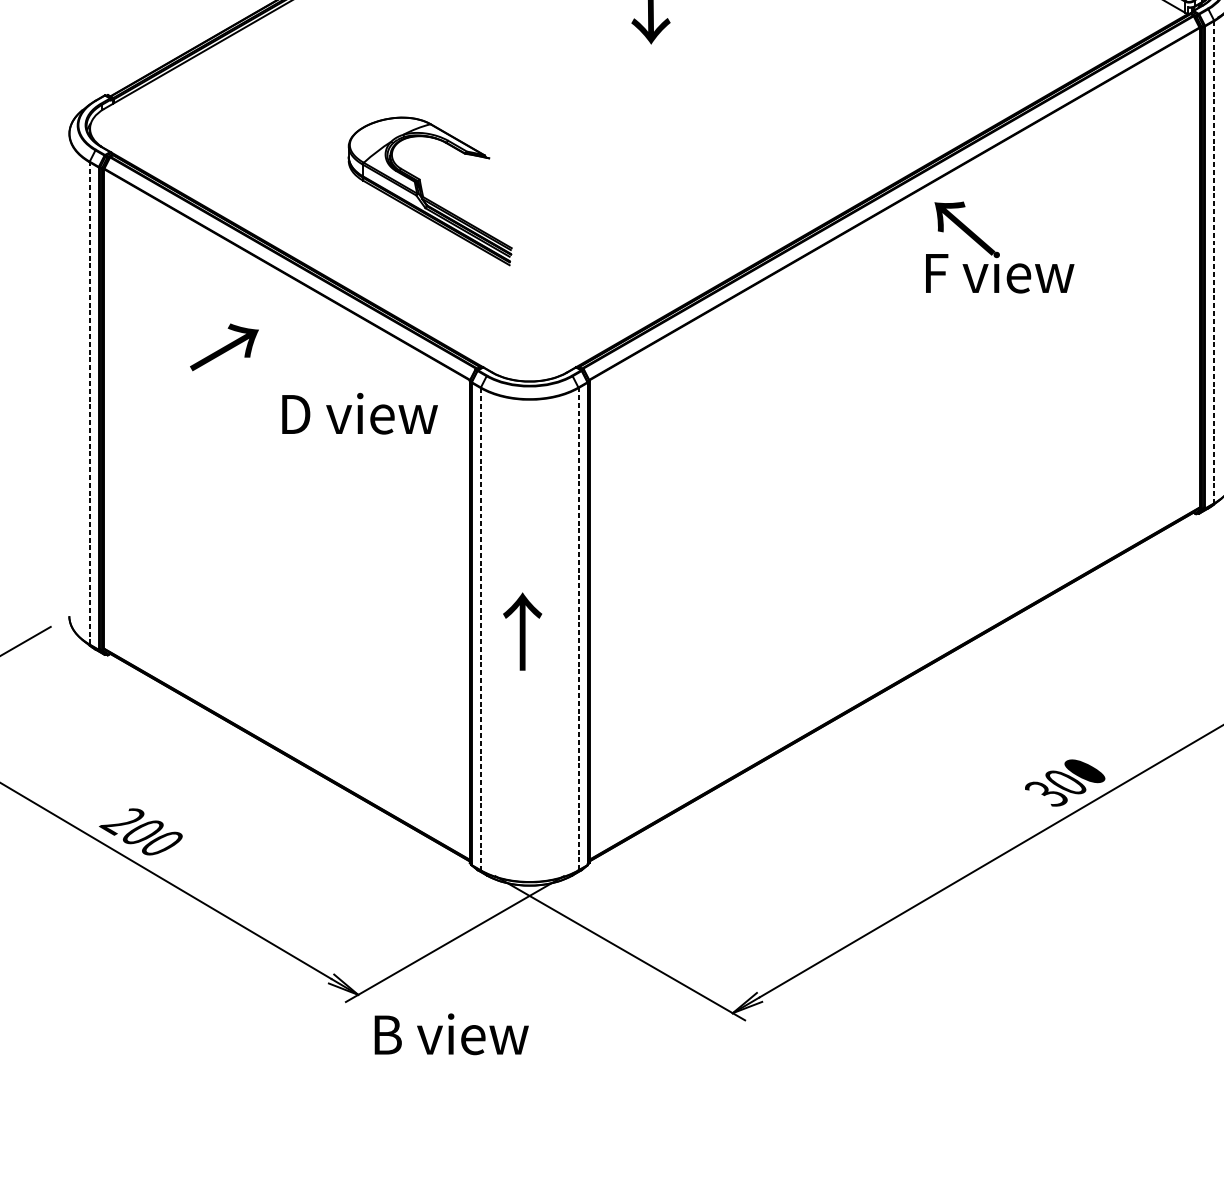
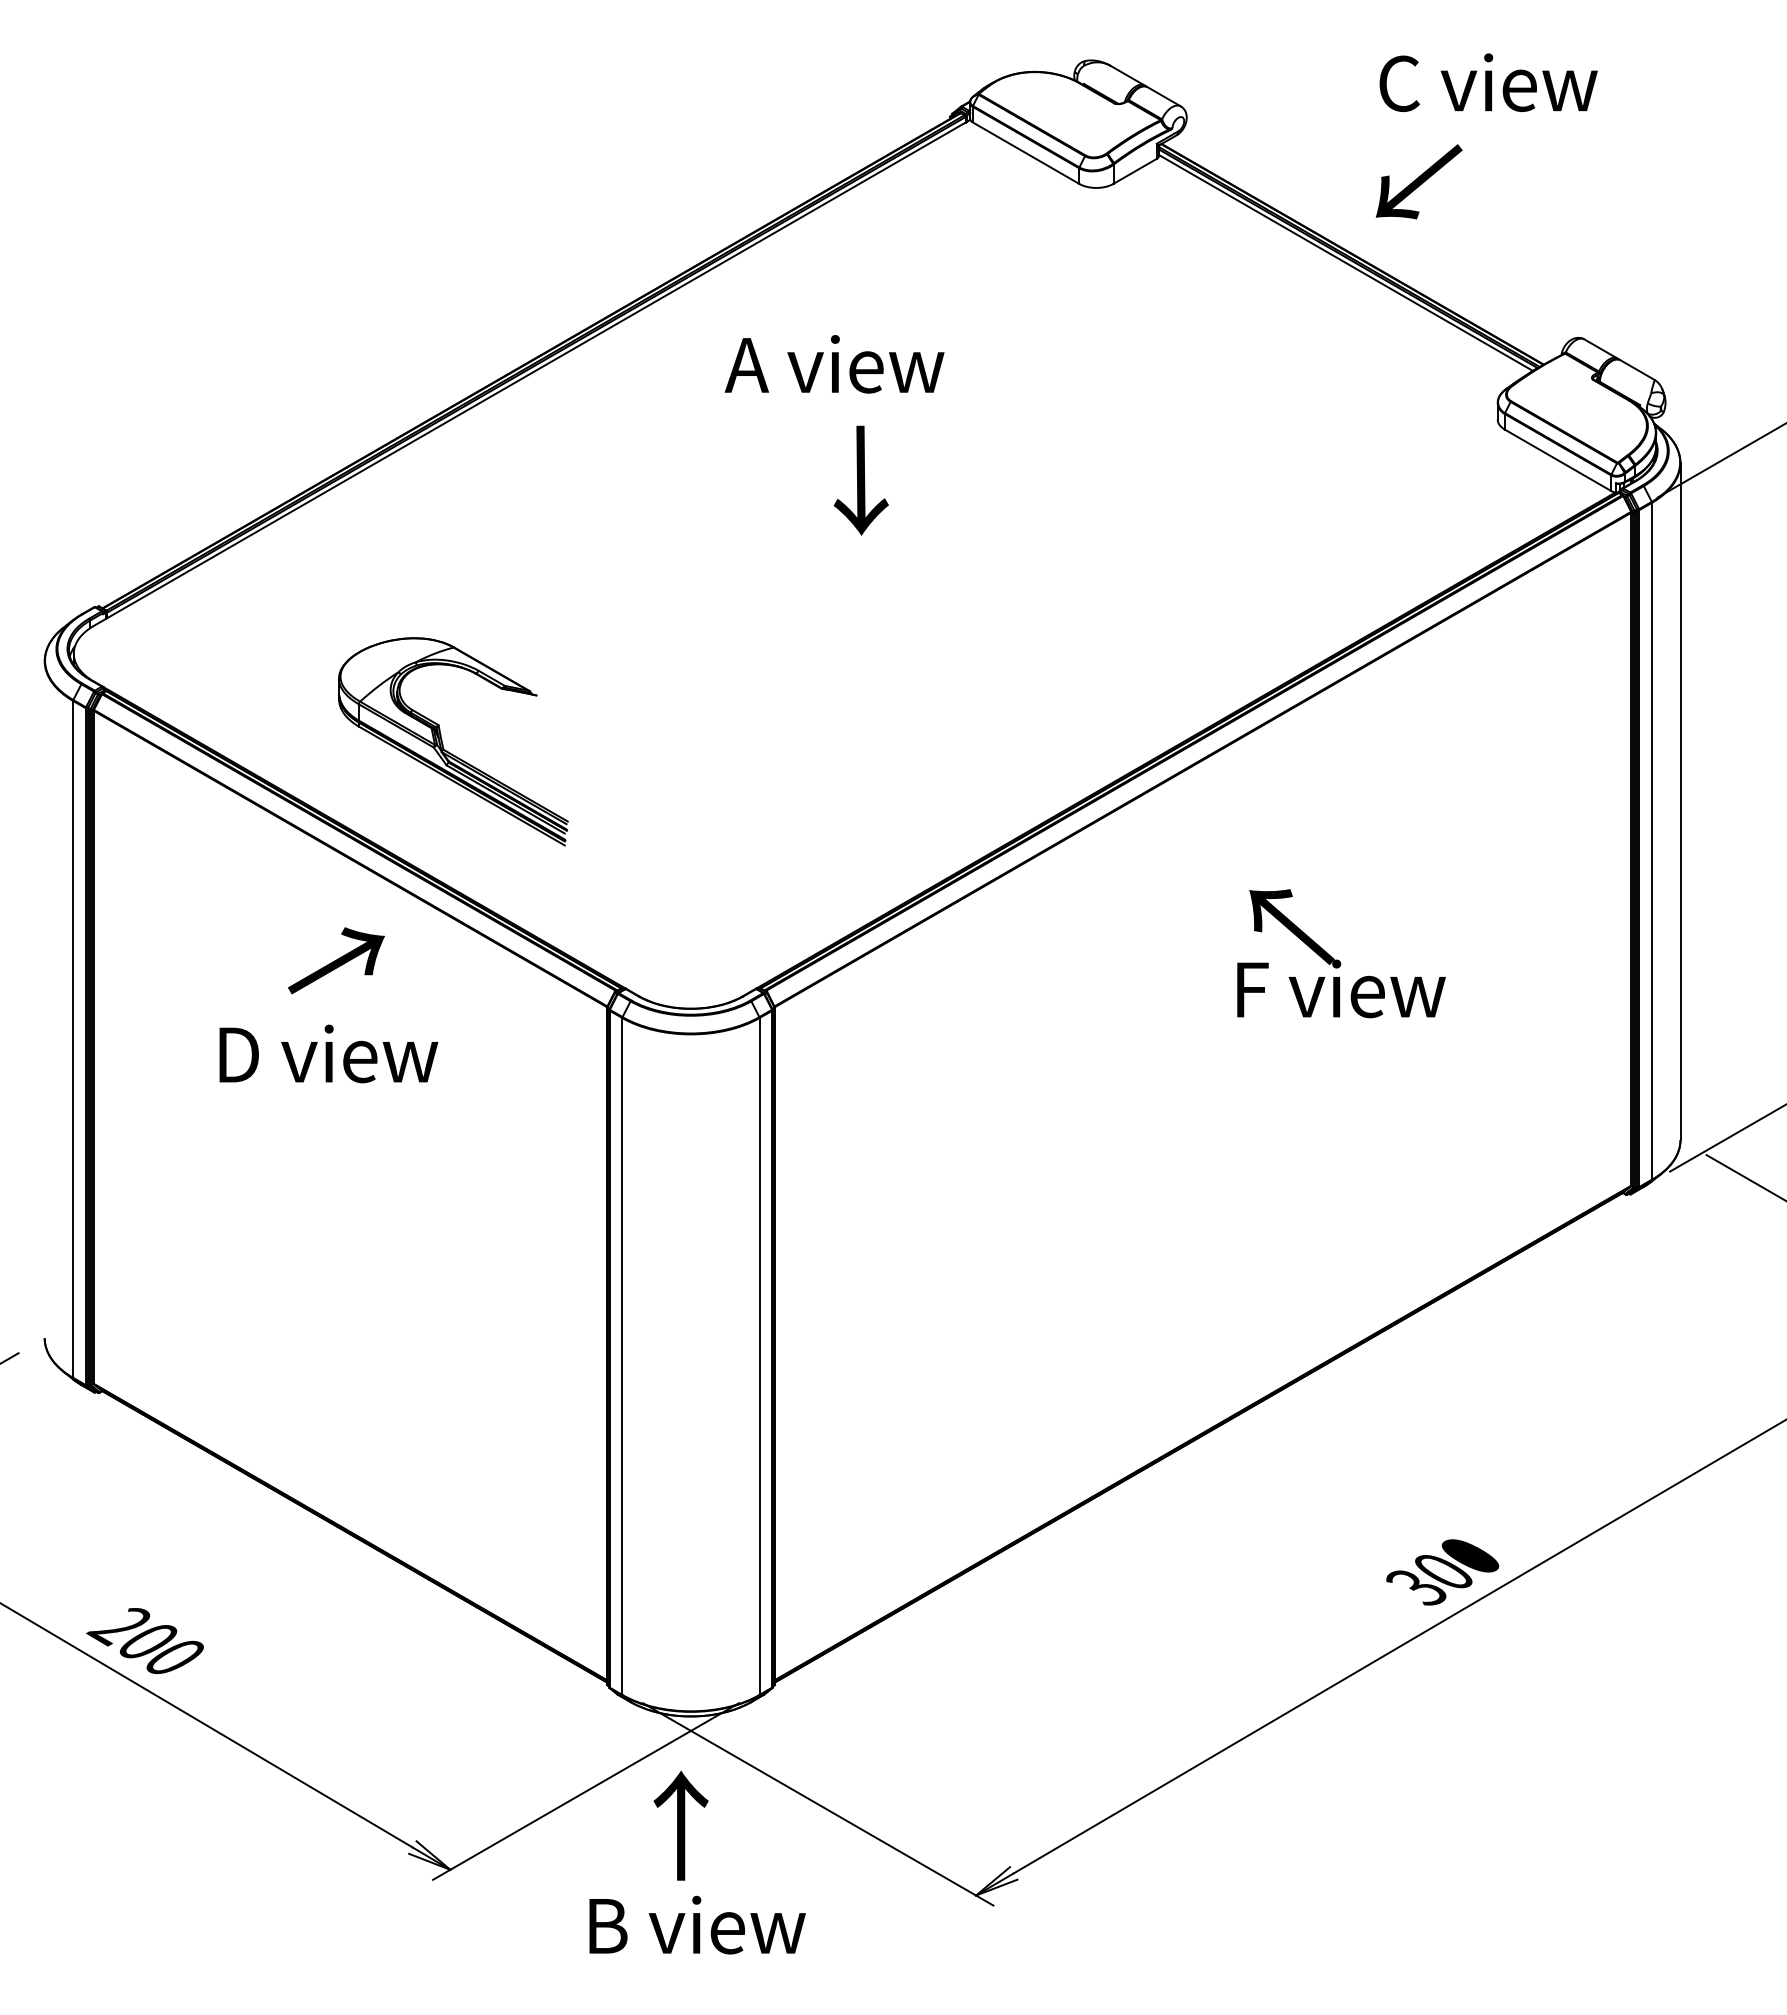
part: (423, 193) -> (443, 744), moved
text: (1000, 247) -> (1341, 953), moved
line: (1214, 262) -> (1652, 841), dashed -> solid
text: (224, 347) -> (336, 960), moved
line: (89, 402) -> (73, 1038), dashed -> solid
text: (359, 413) -> (328, 1053), moved
line: (578, 628) -> (759, 1355), dashed -> solid
line: (480, 629) -> (622, 1356), dashed -> solid
text: (522, 631) -> (680, 1825), moved
text: (451, 1033) -> (697, 1924), moved

